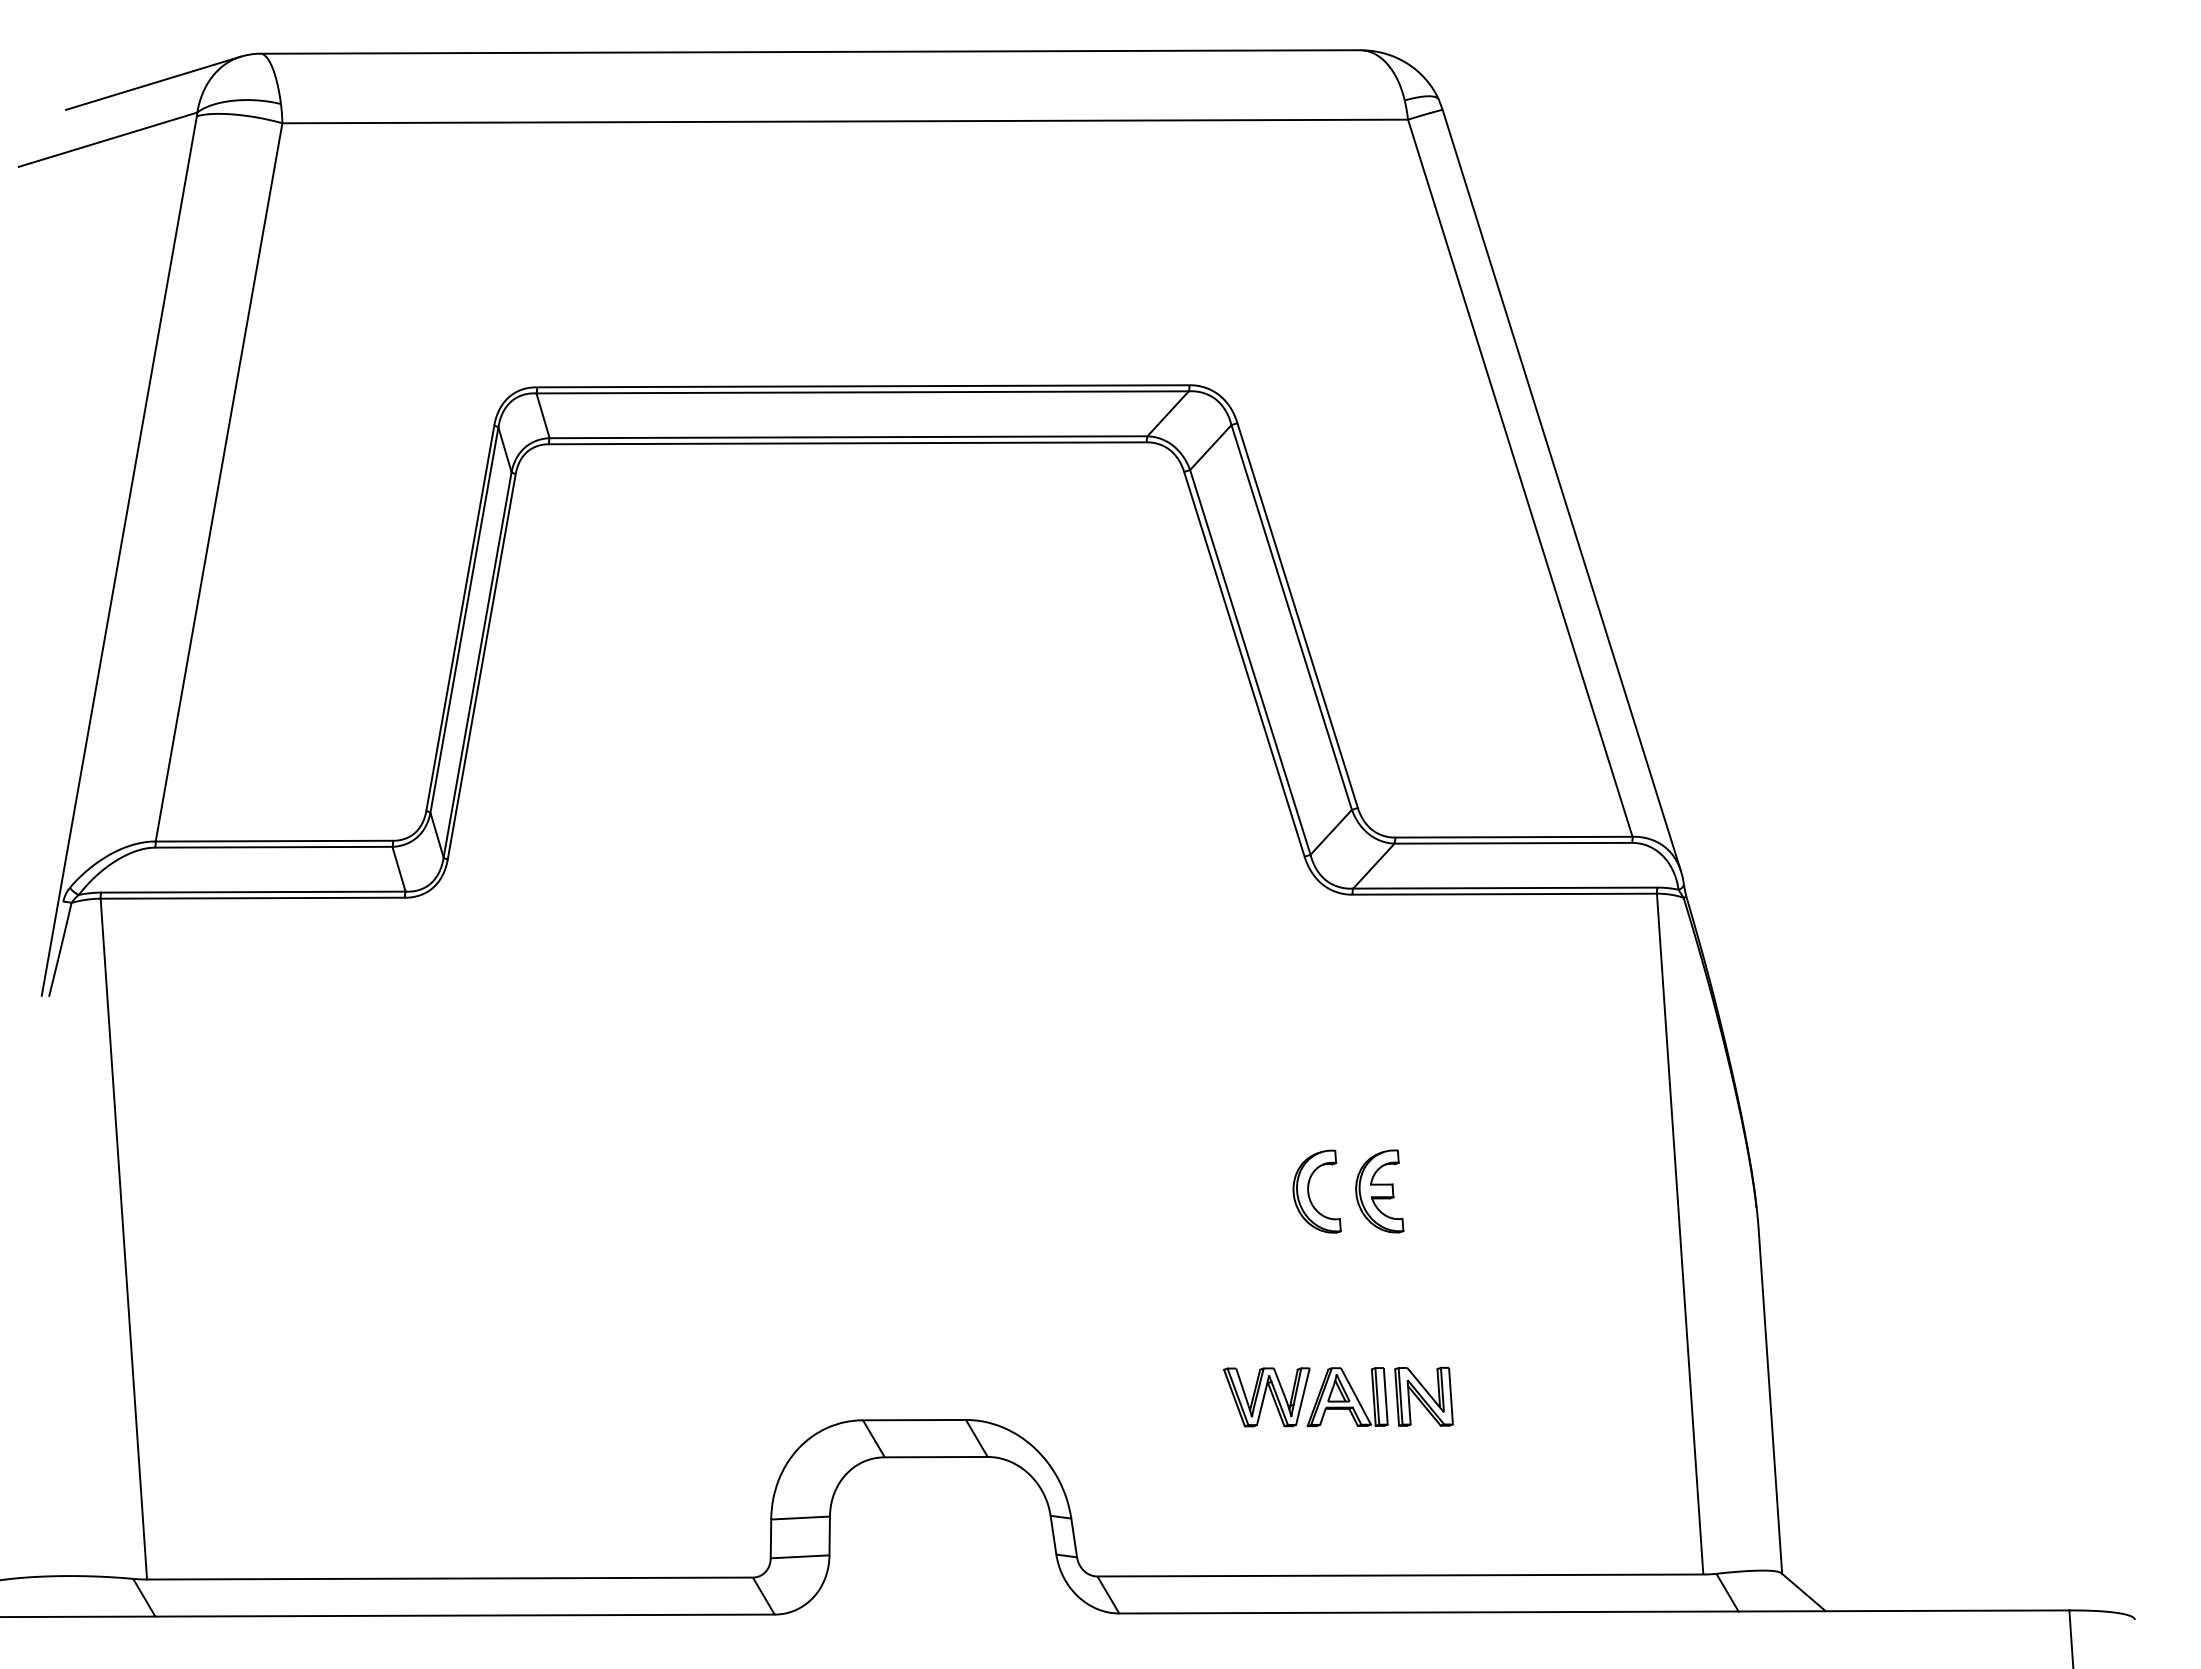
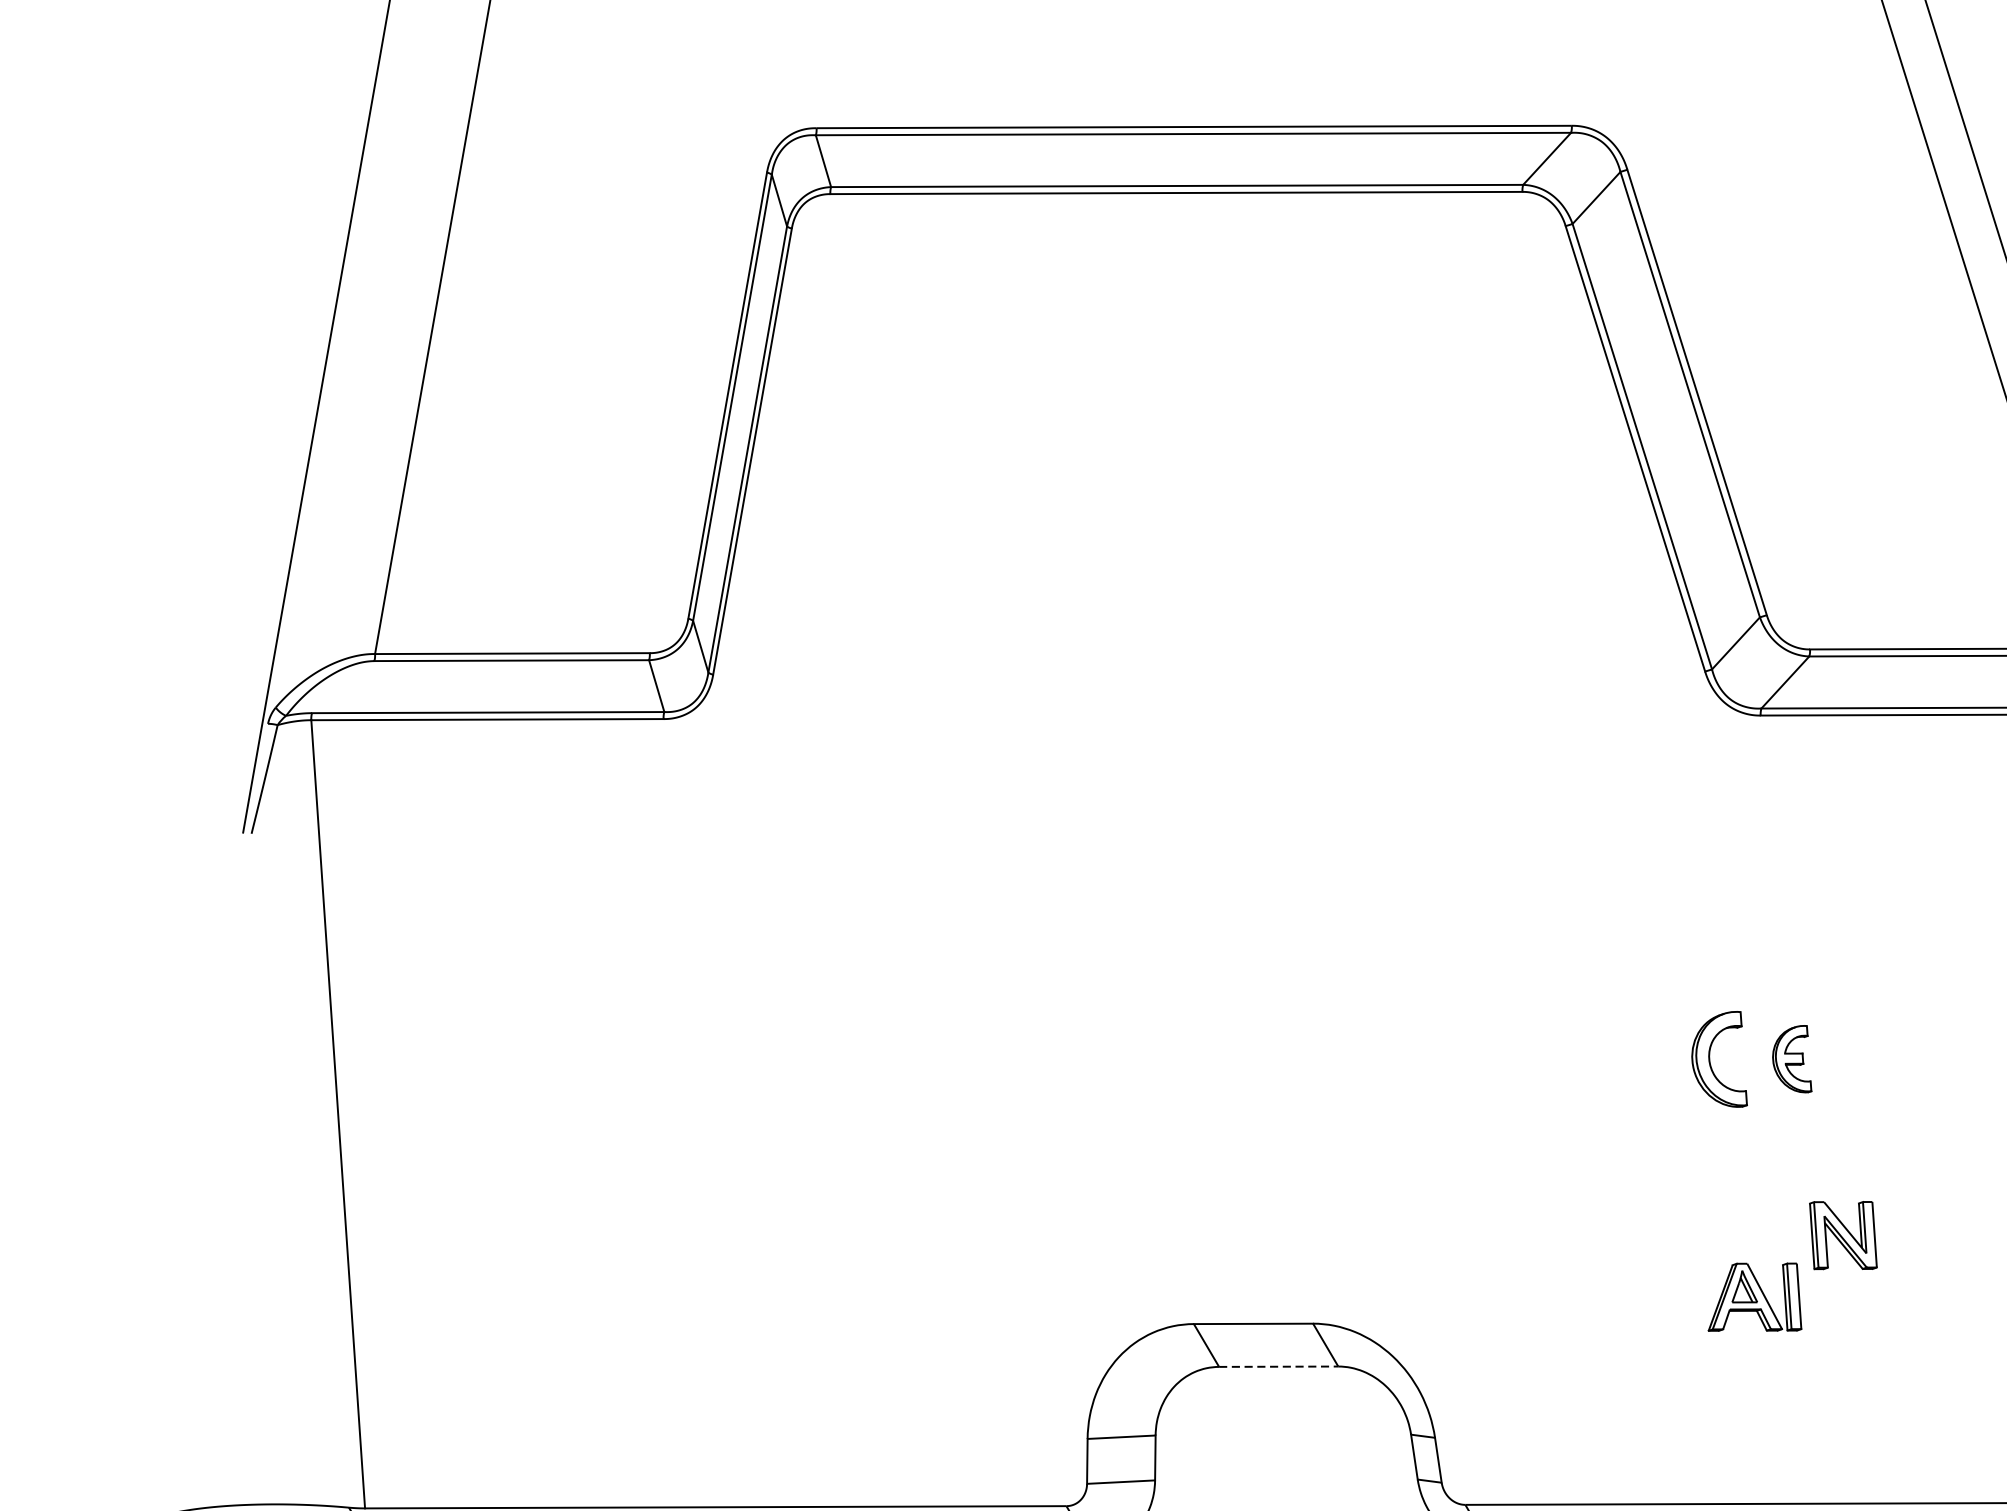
part: (1379, 1191) -> (1791, 1059), size x0.7
part: (1423, 1396) -> (1842, 1235), moved
part: (1266, 1397) -> (1661, 1297), removed
line: (936, 1457) -> (1278, 1367), solid -> dashed

